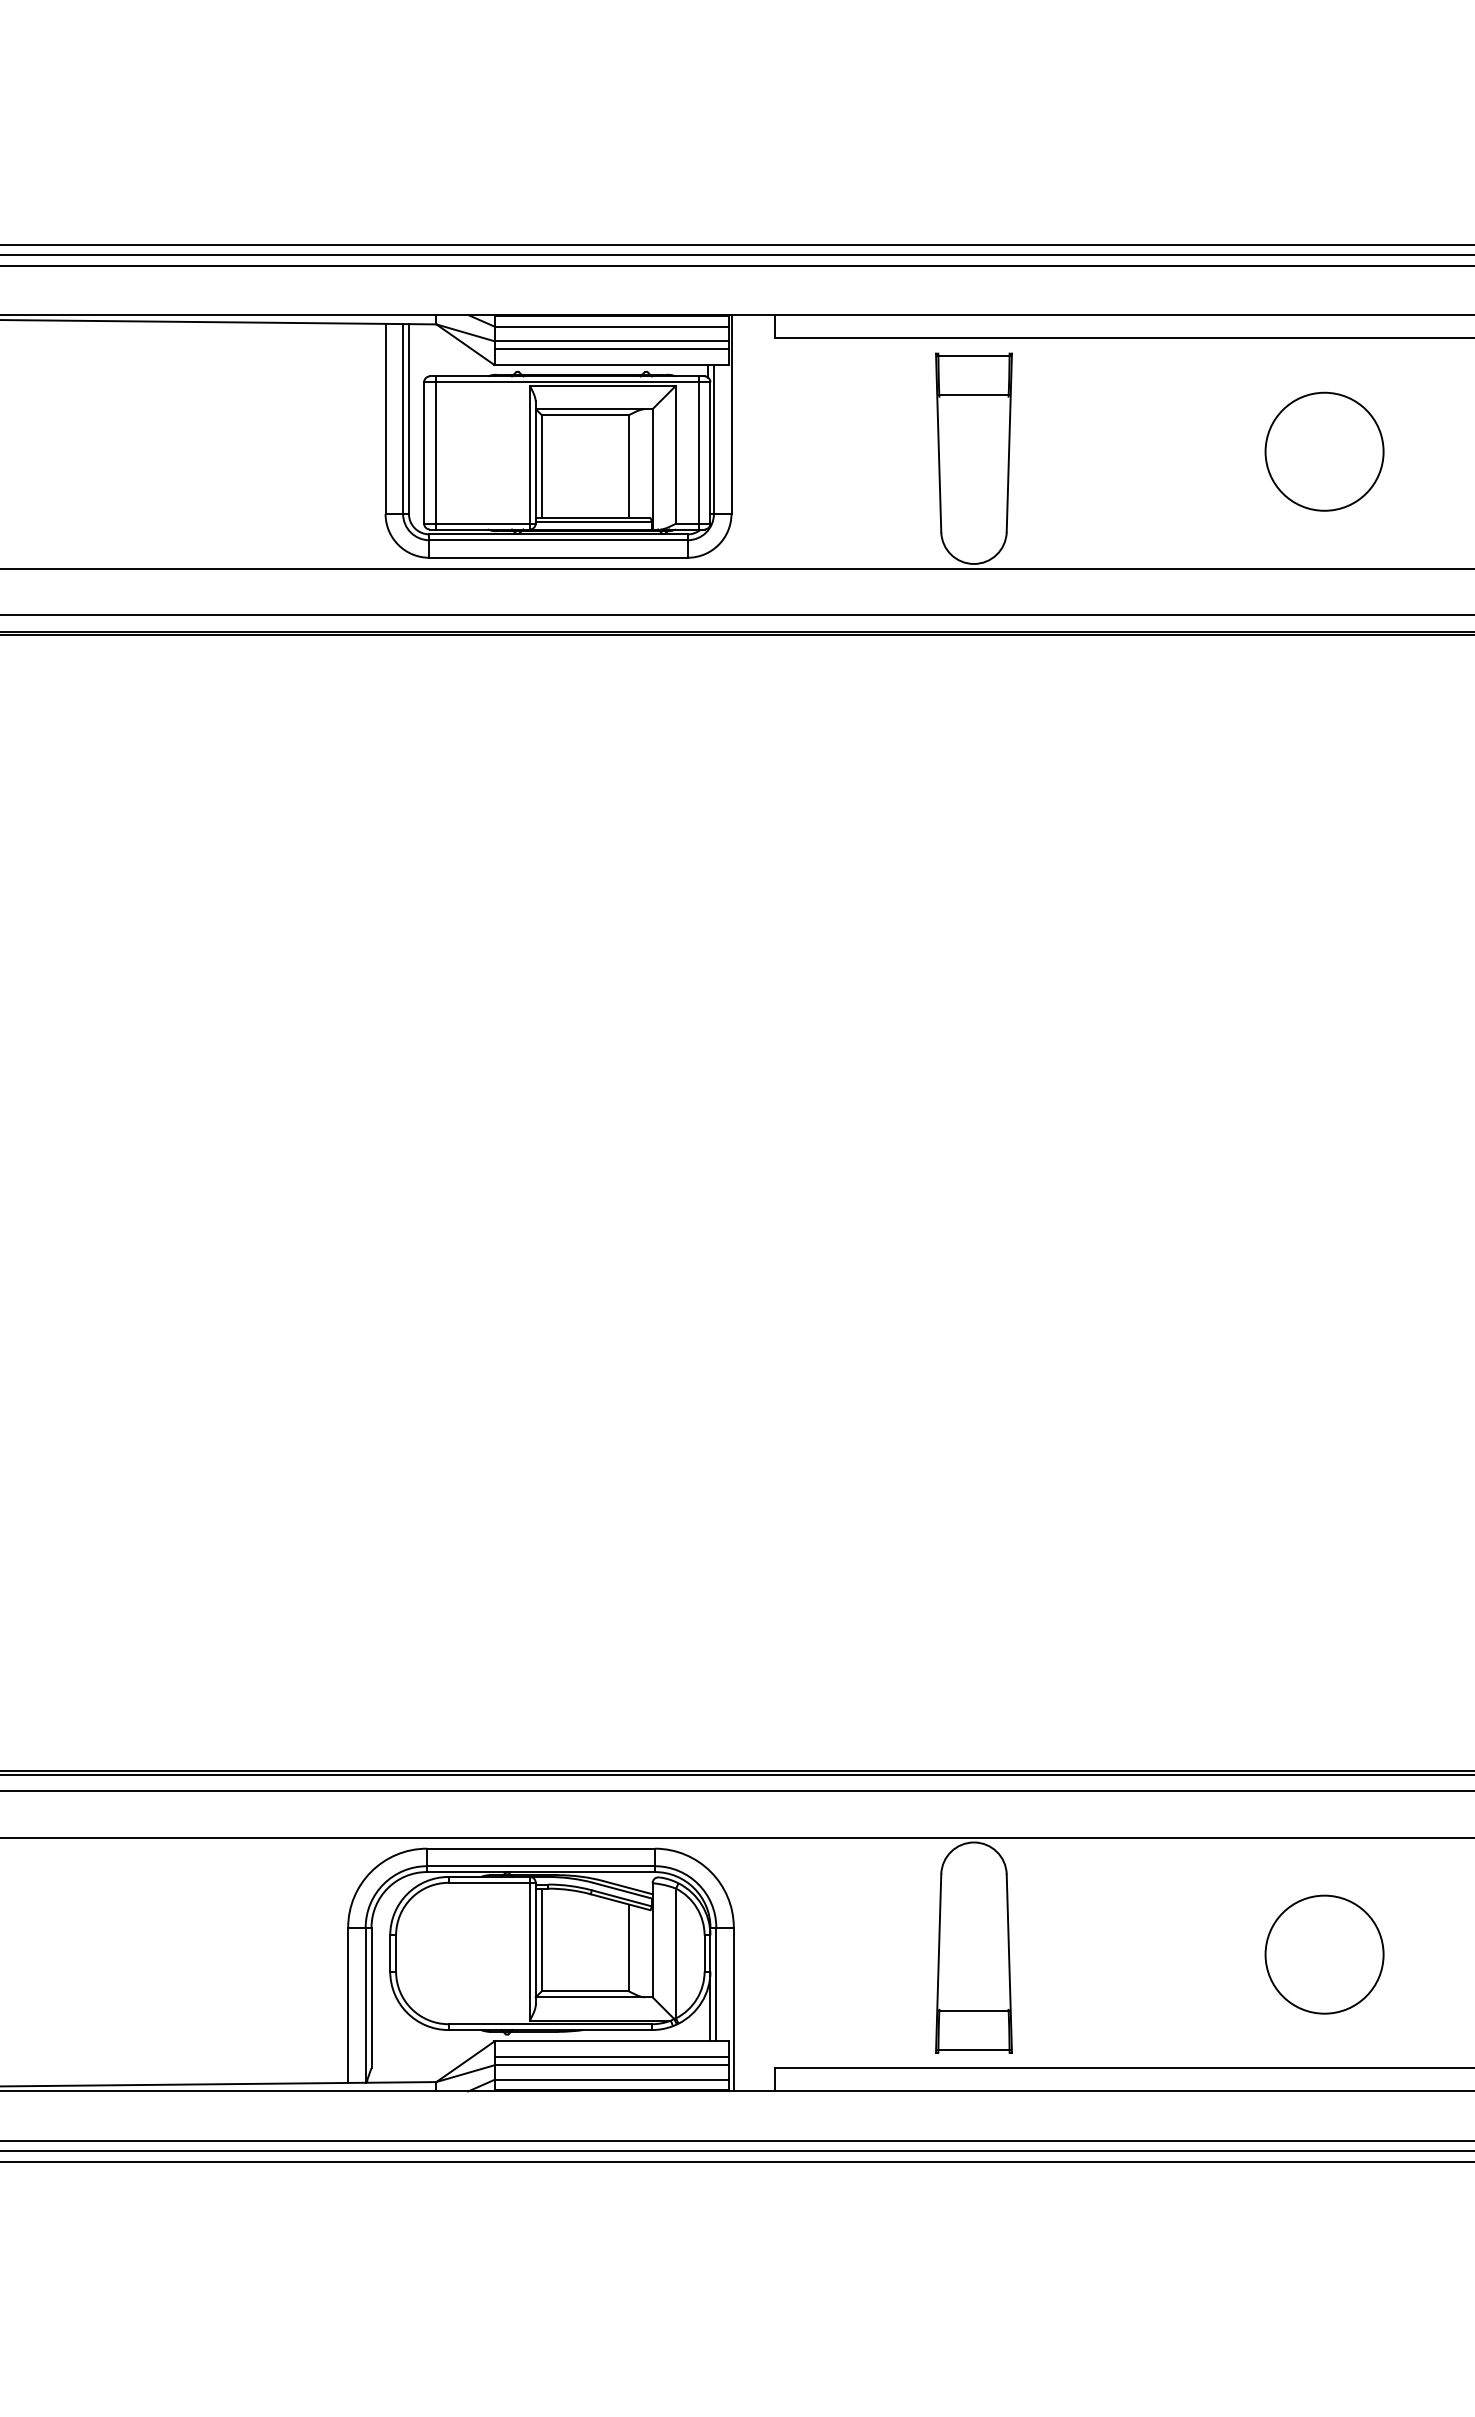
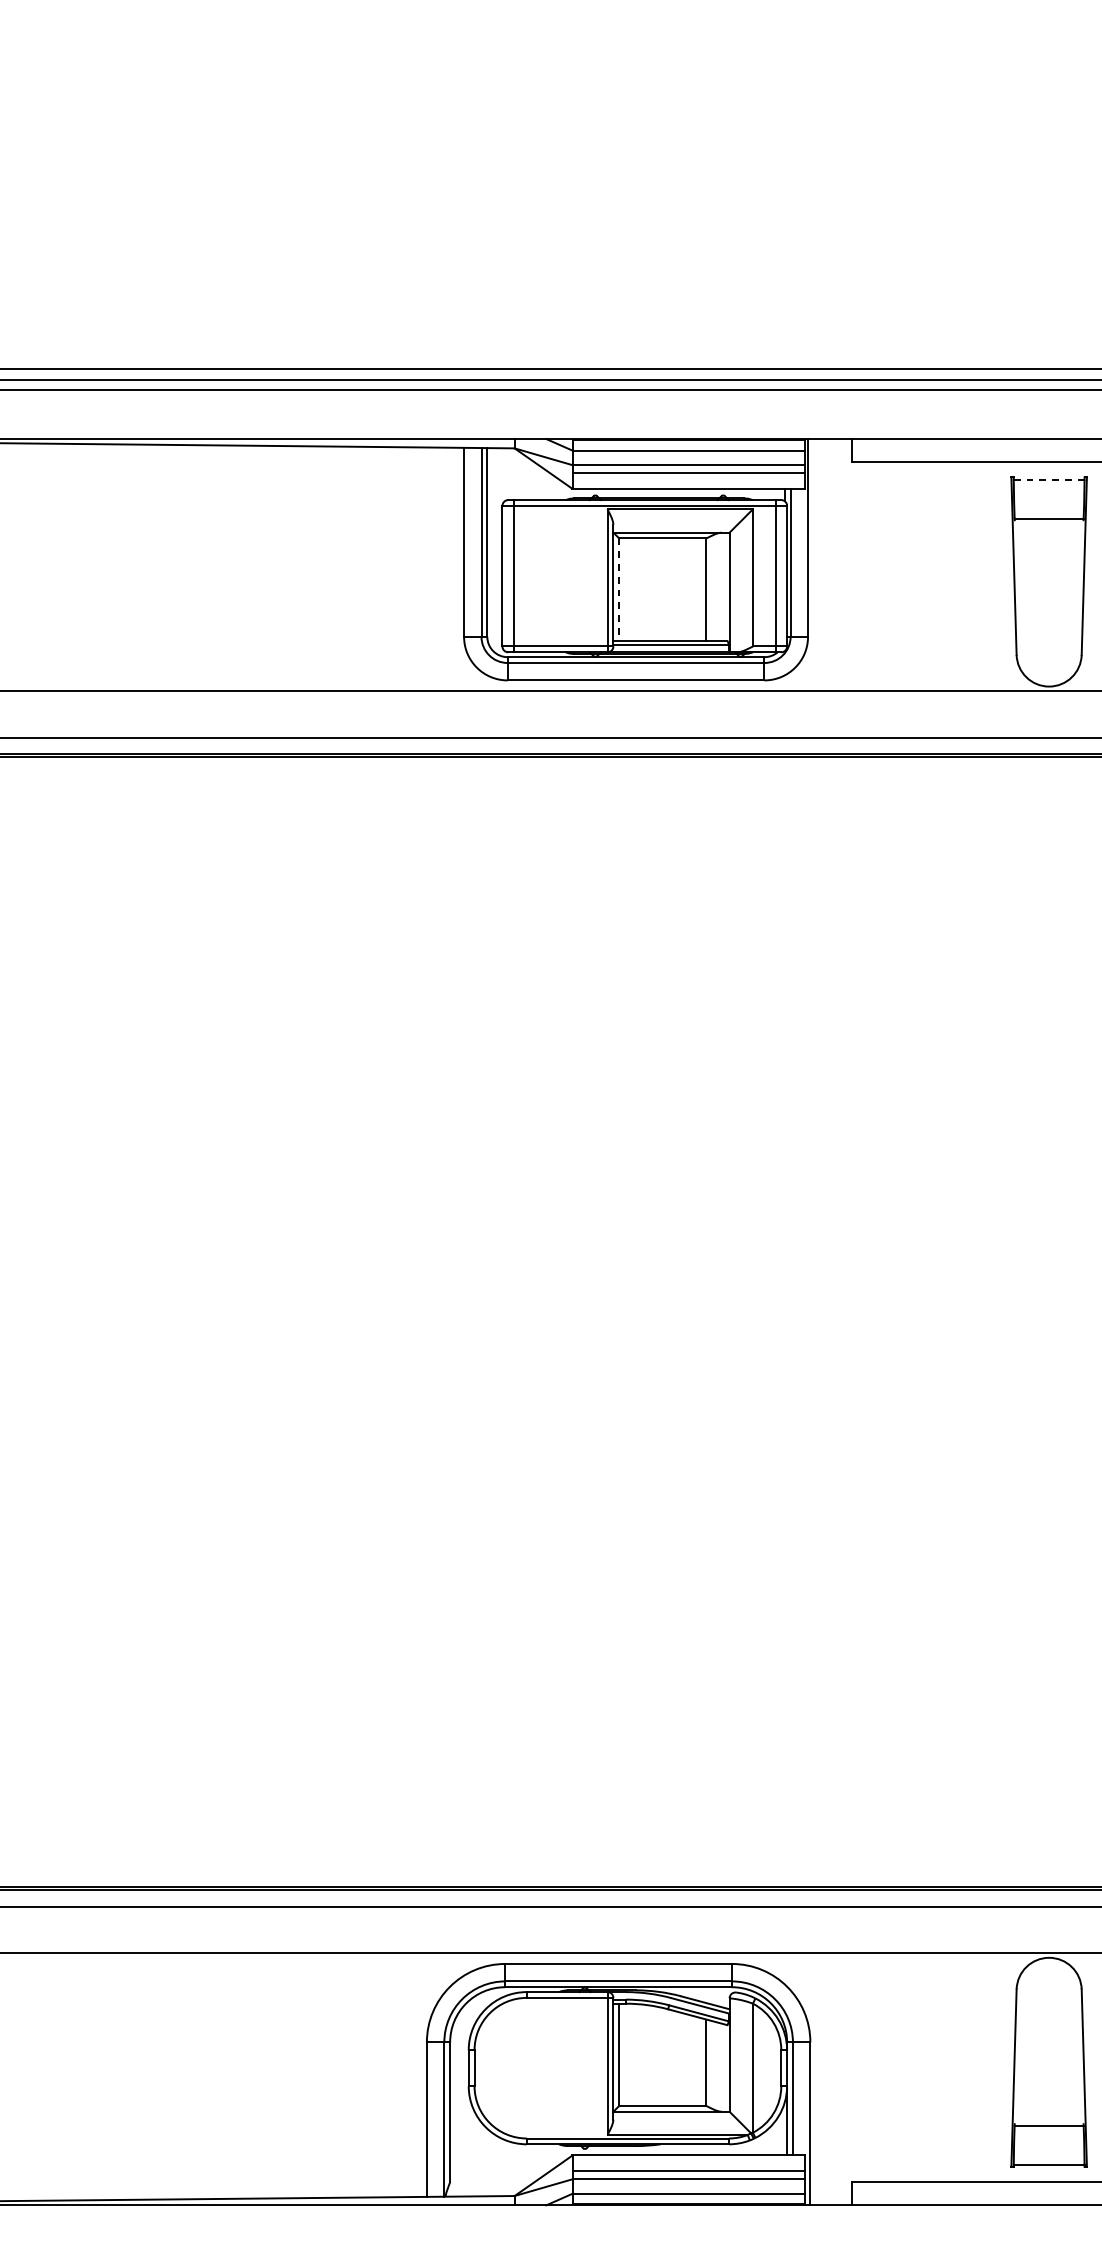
line: (973, 356) -> (1048, 480), solid -> dashed
line: (541, 466) -> (619, 589), solid -> dashed

